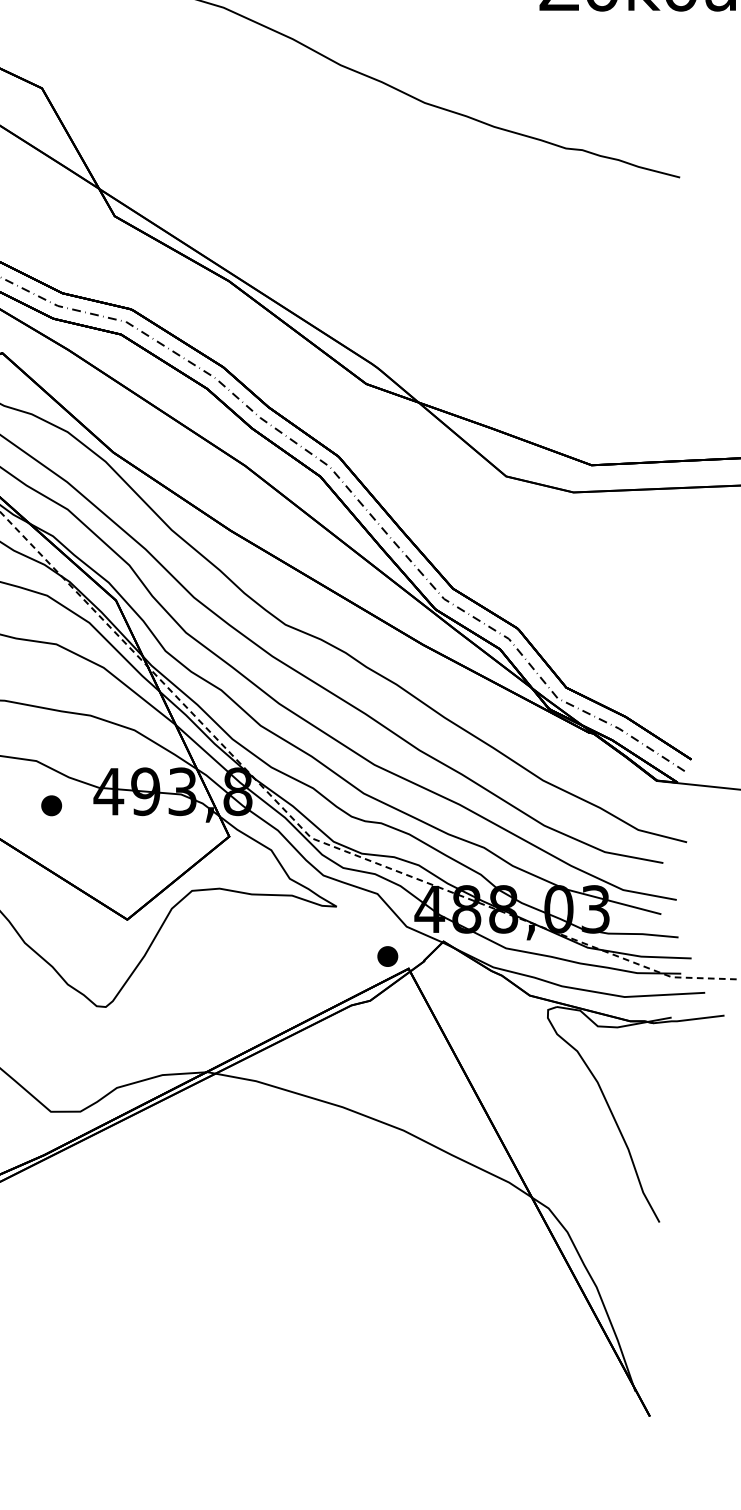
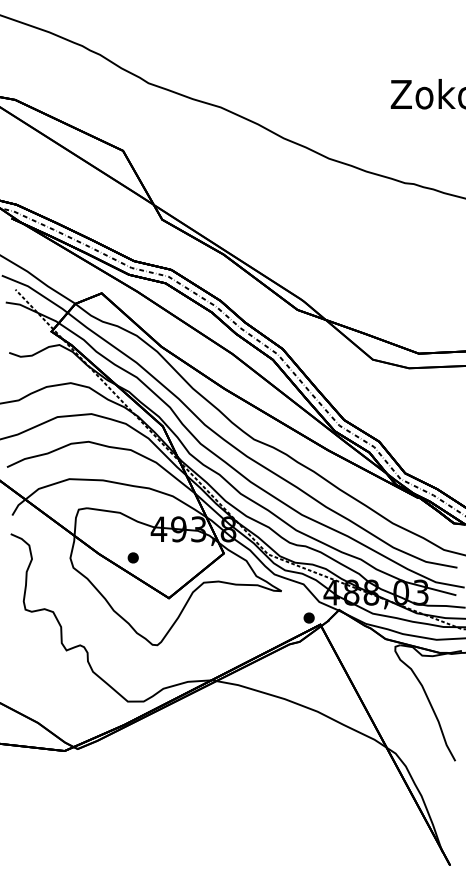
part: (50, 804) -> (132, 557), moved

